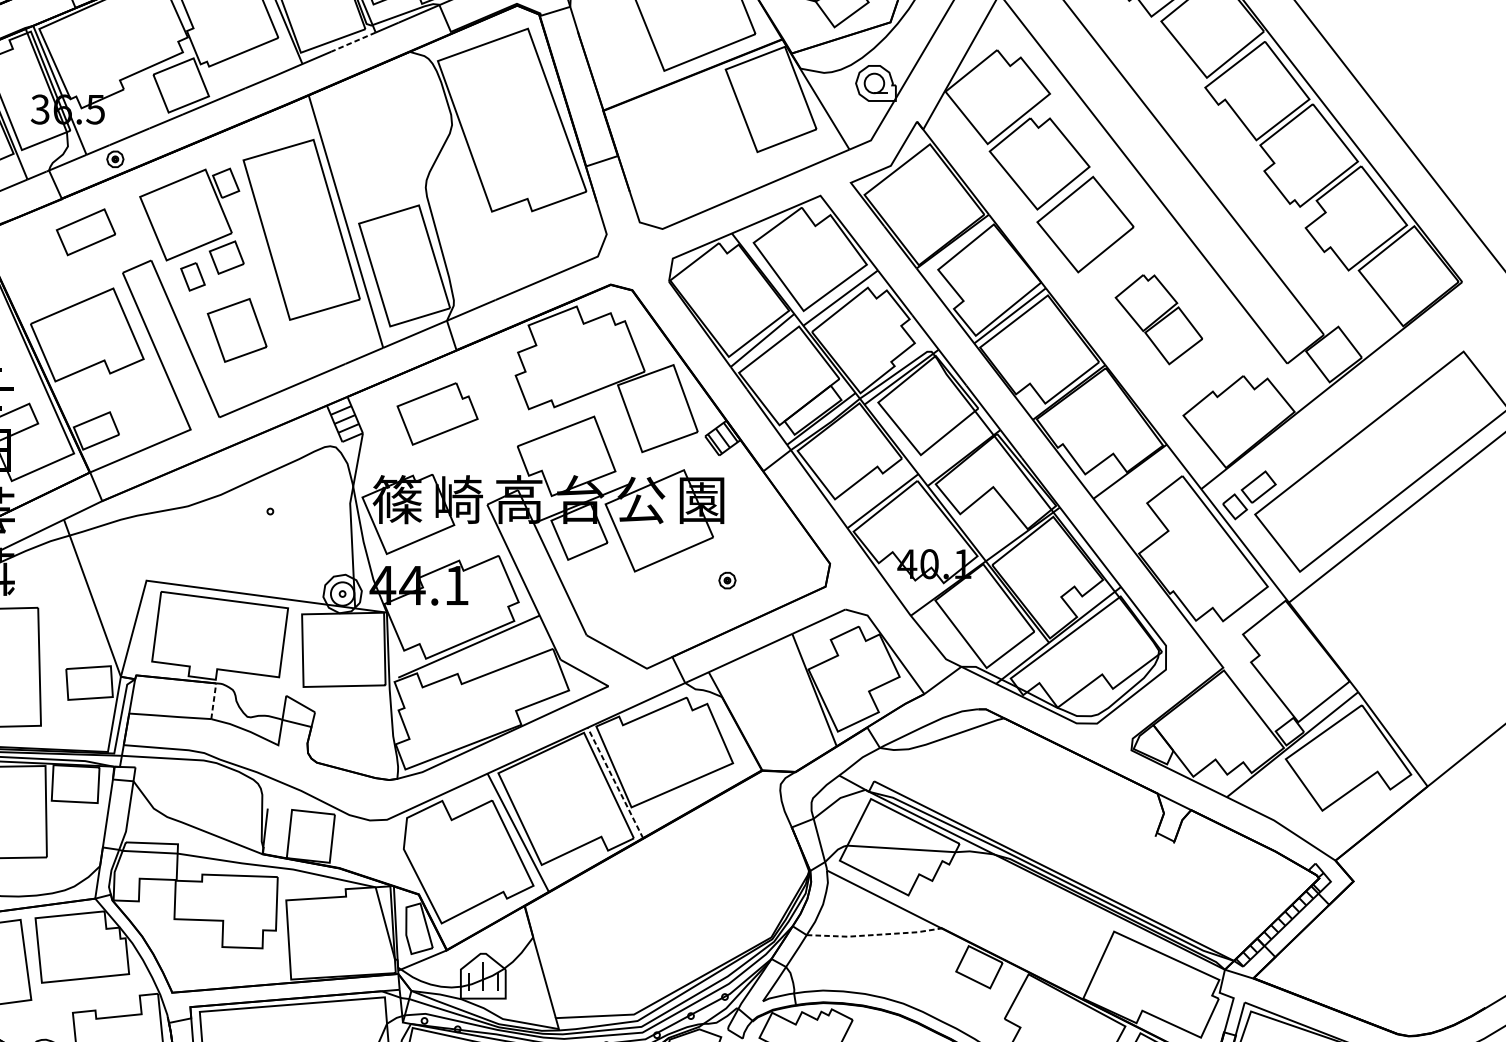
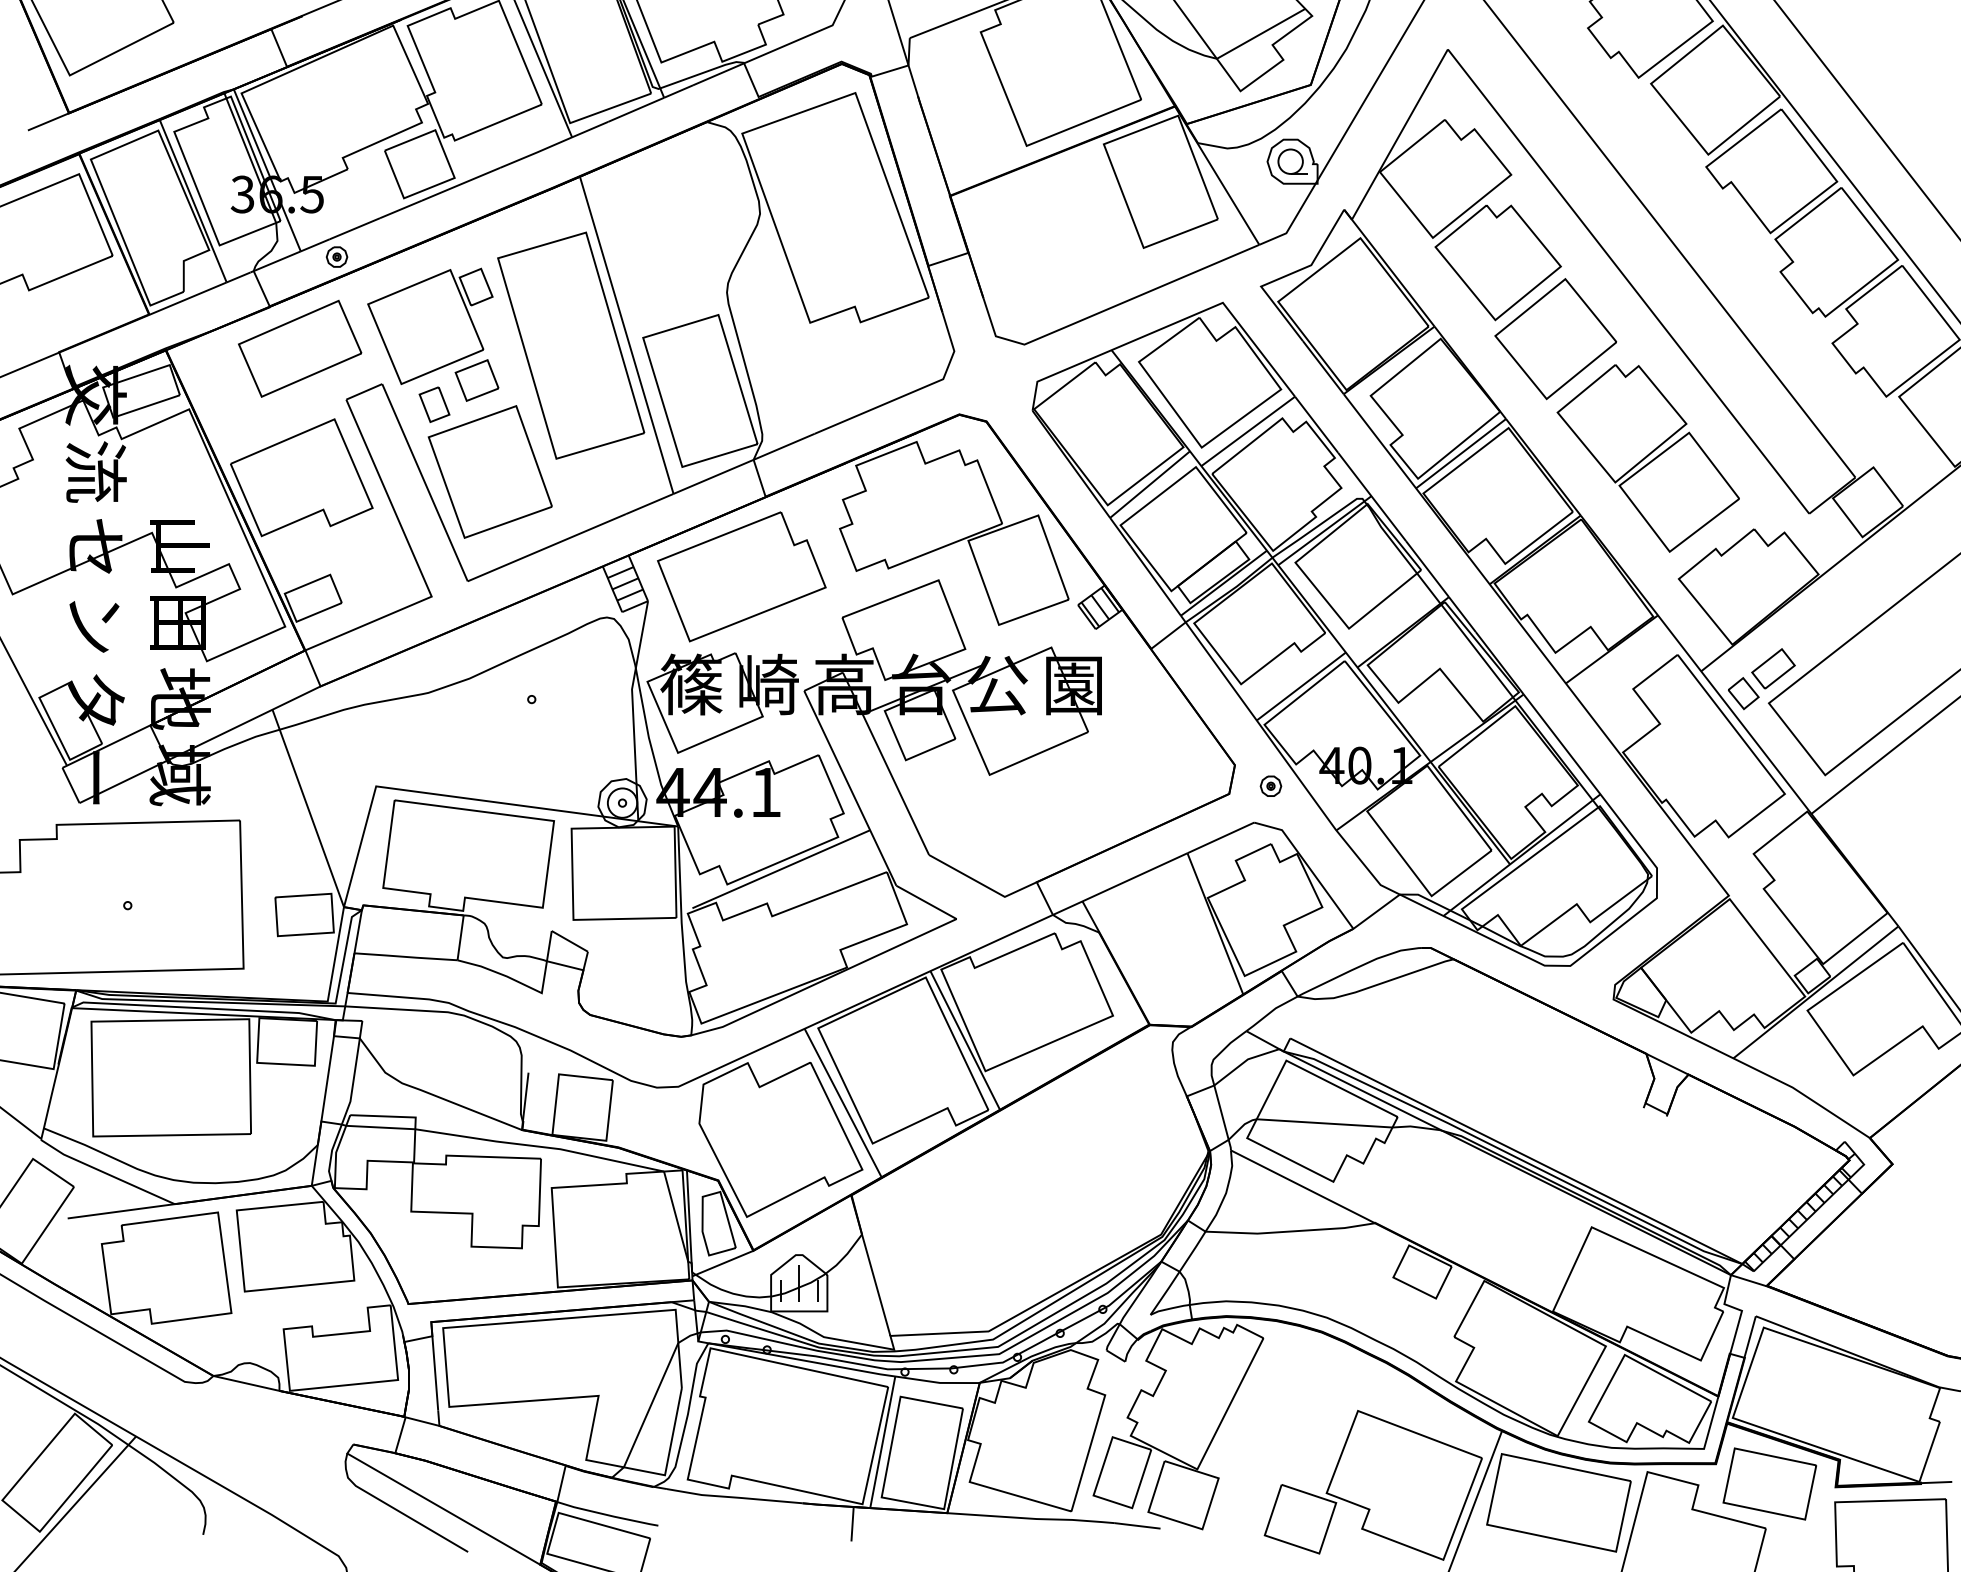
line: (352, 42) -> (635, 110), dashed -> solid
part: (86, 232) -> (300, 348), size x1.67
part: (1158, 319) -> (1647, 458), size x1.67
part: (236, 330) -> (489, 471), size x1.67
part: (437, 413) -> (741, 576), size x1.67
part: (727, 579) -> (1270, 785), moved
line: (213, 700) -> (460, 937), dashed -> solid
line: (615, 782) -> (965, 1040), dashed -> solid
line: (875, 934) -> (1291, 1231), dashed -> solid

